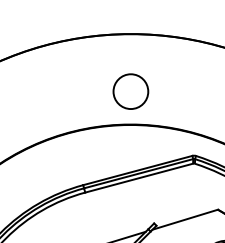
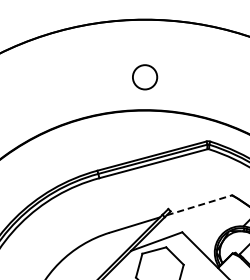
circle: (130, 91) -> (144, 77), size x0.7
line: (185, 219) -> (199, 205), solid -> dashed

